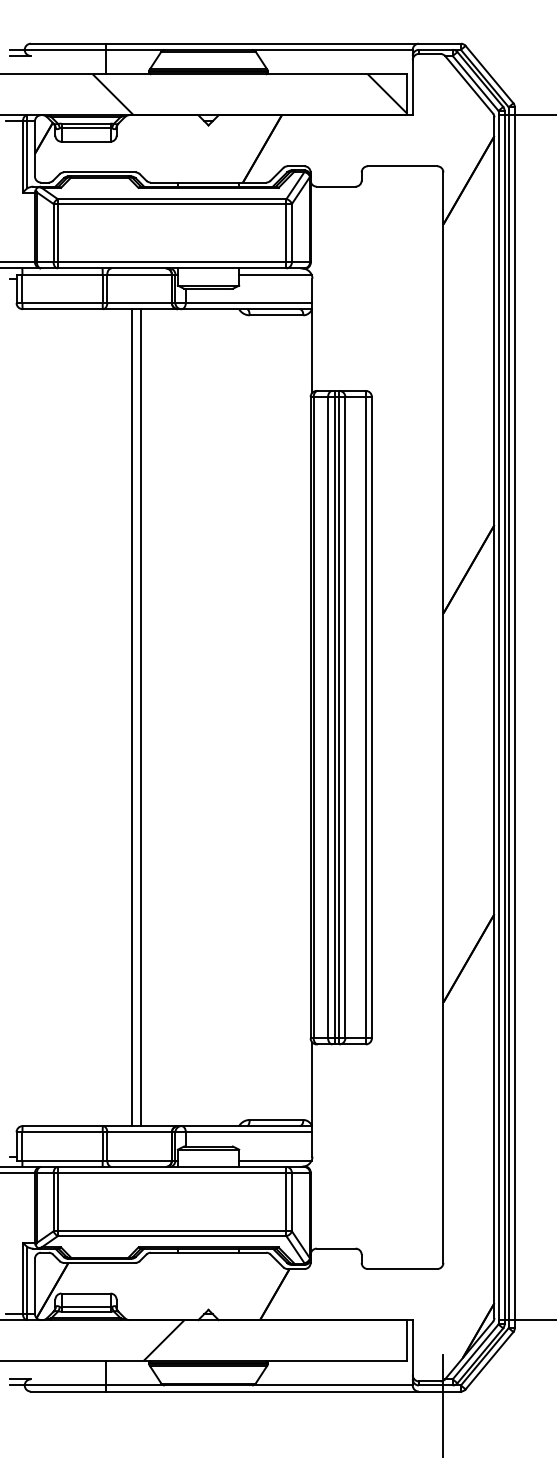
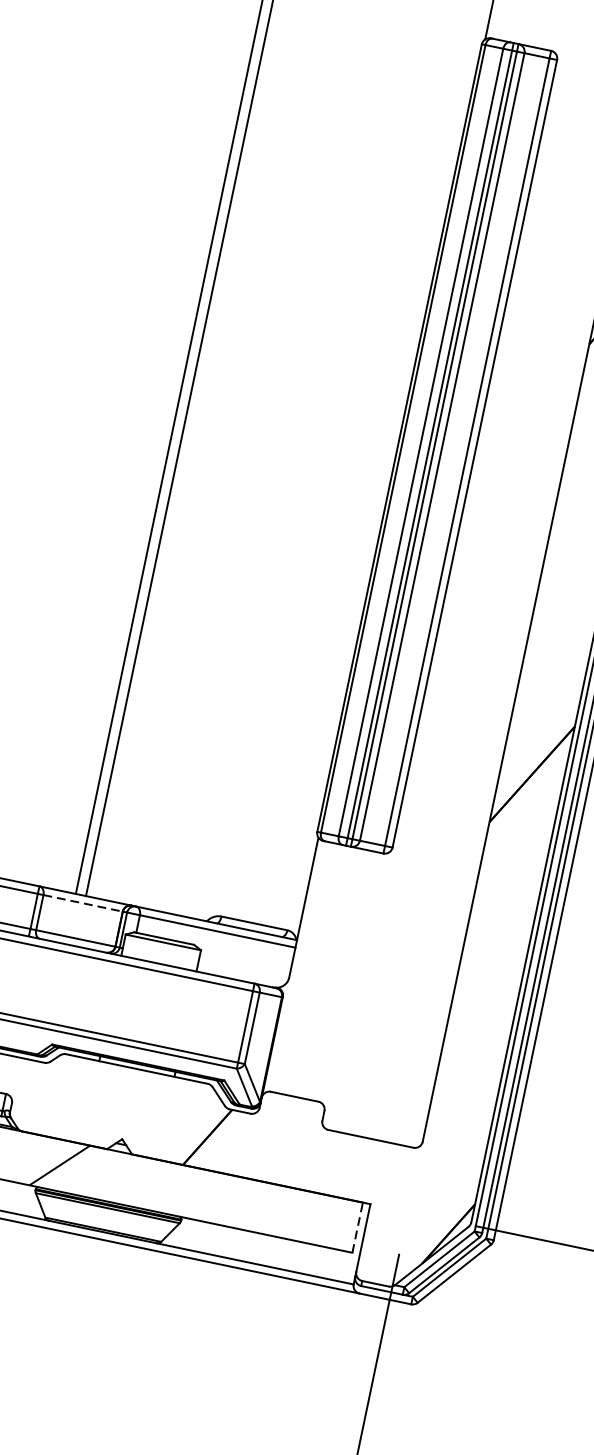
line: (140, 1132) -> (84, 903), solid -> dashed
line: (275, 1160) -> (242, 972), removed
line: (406, 1340) -> (357, 1227), solid -> dashed

